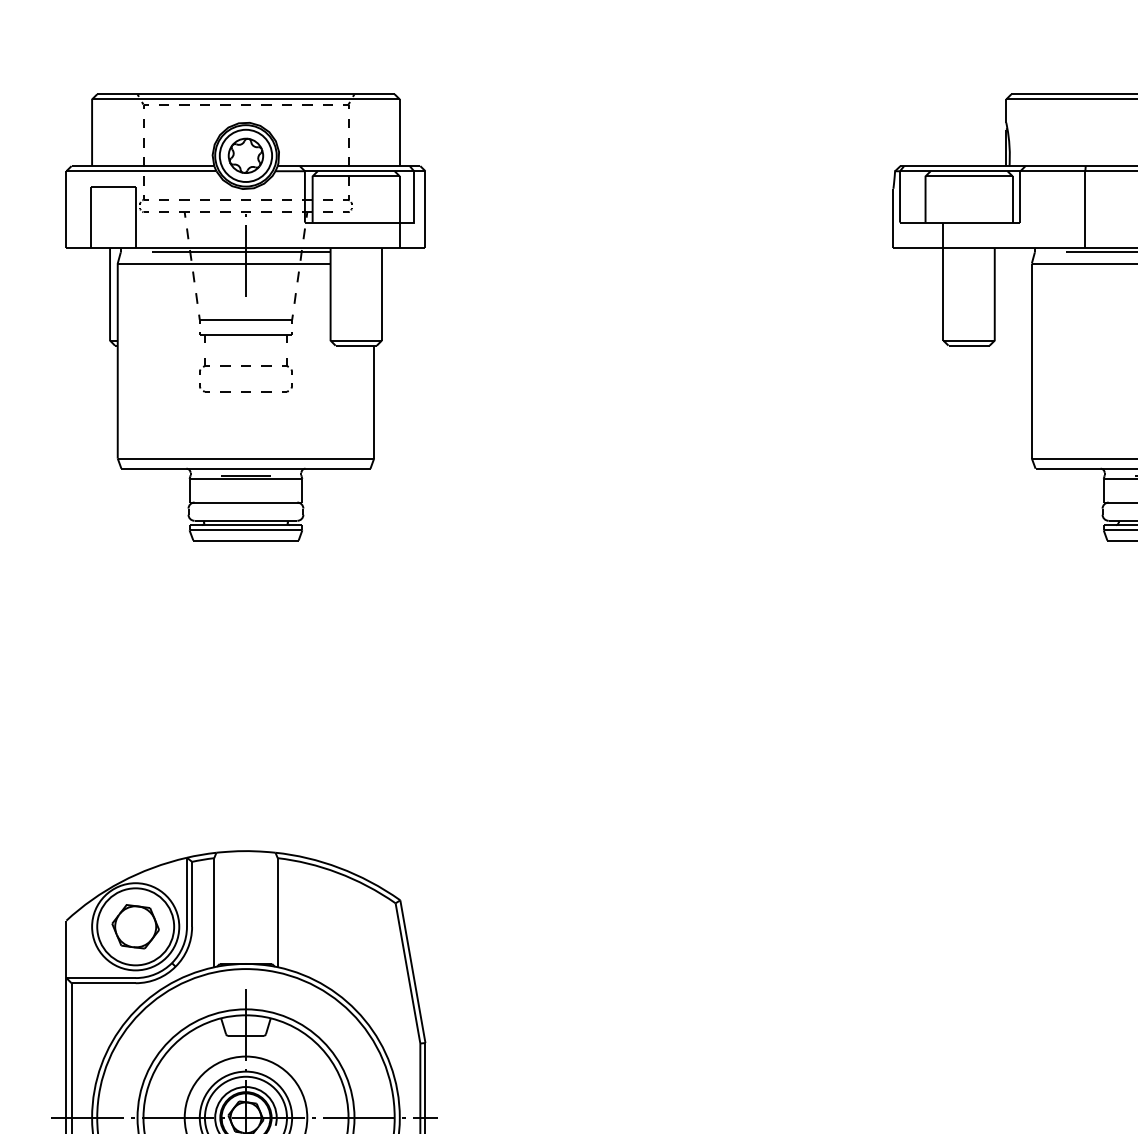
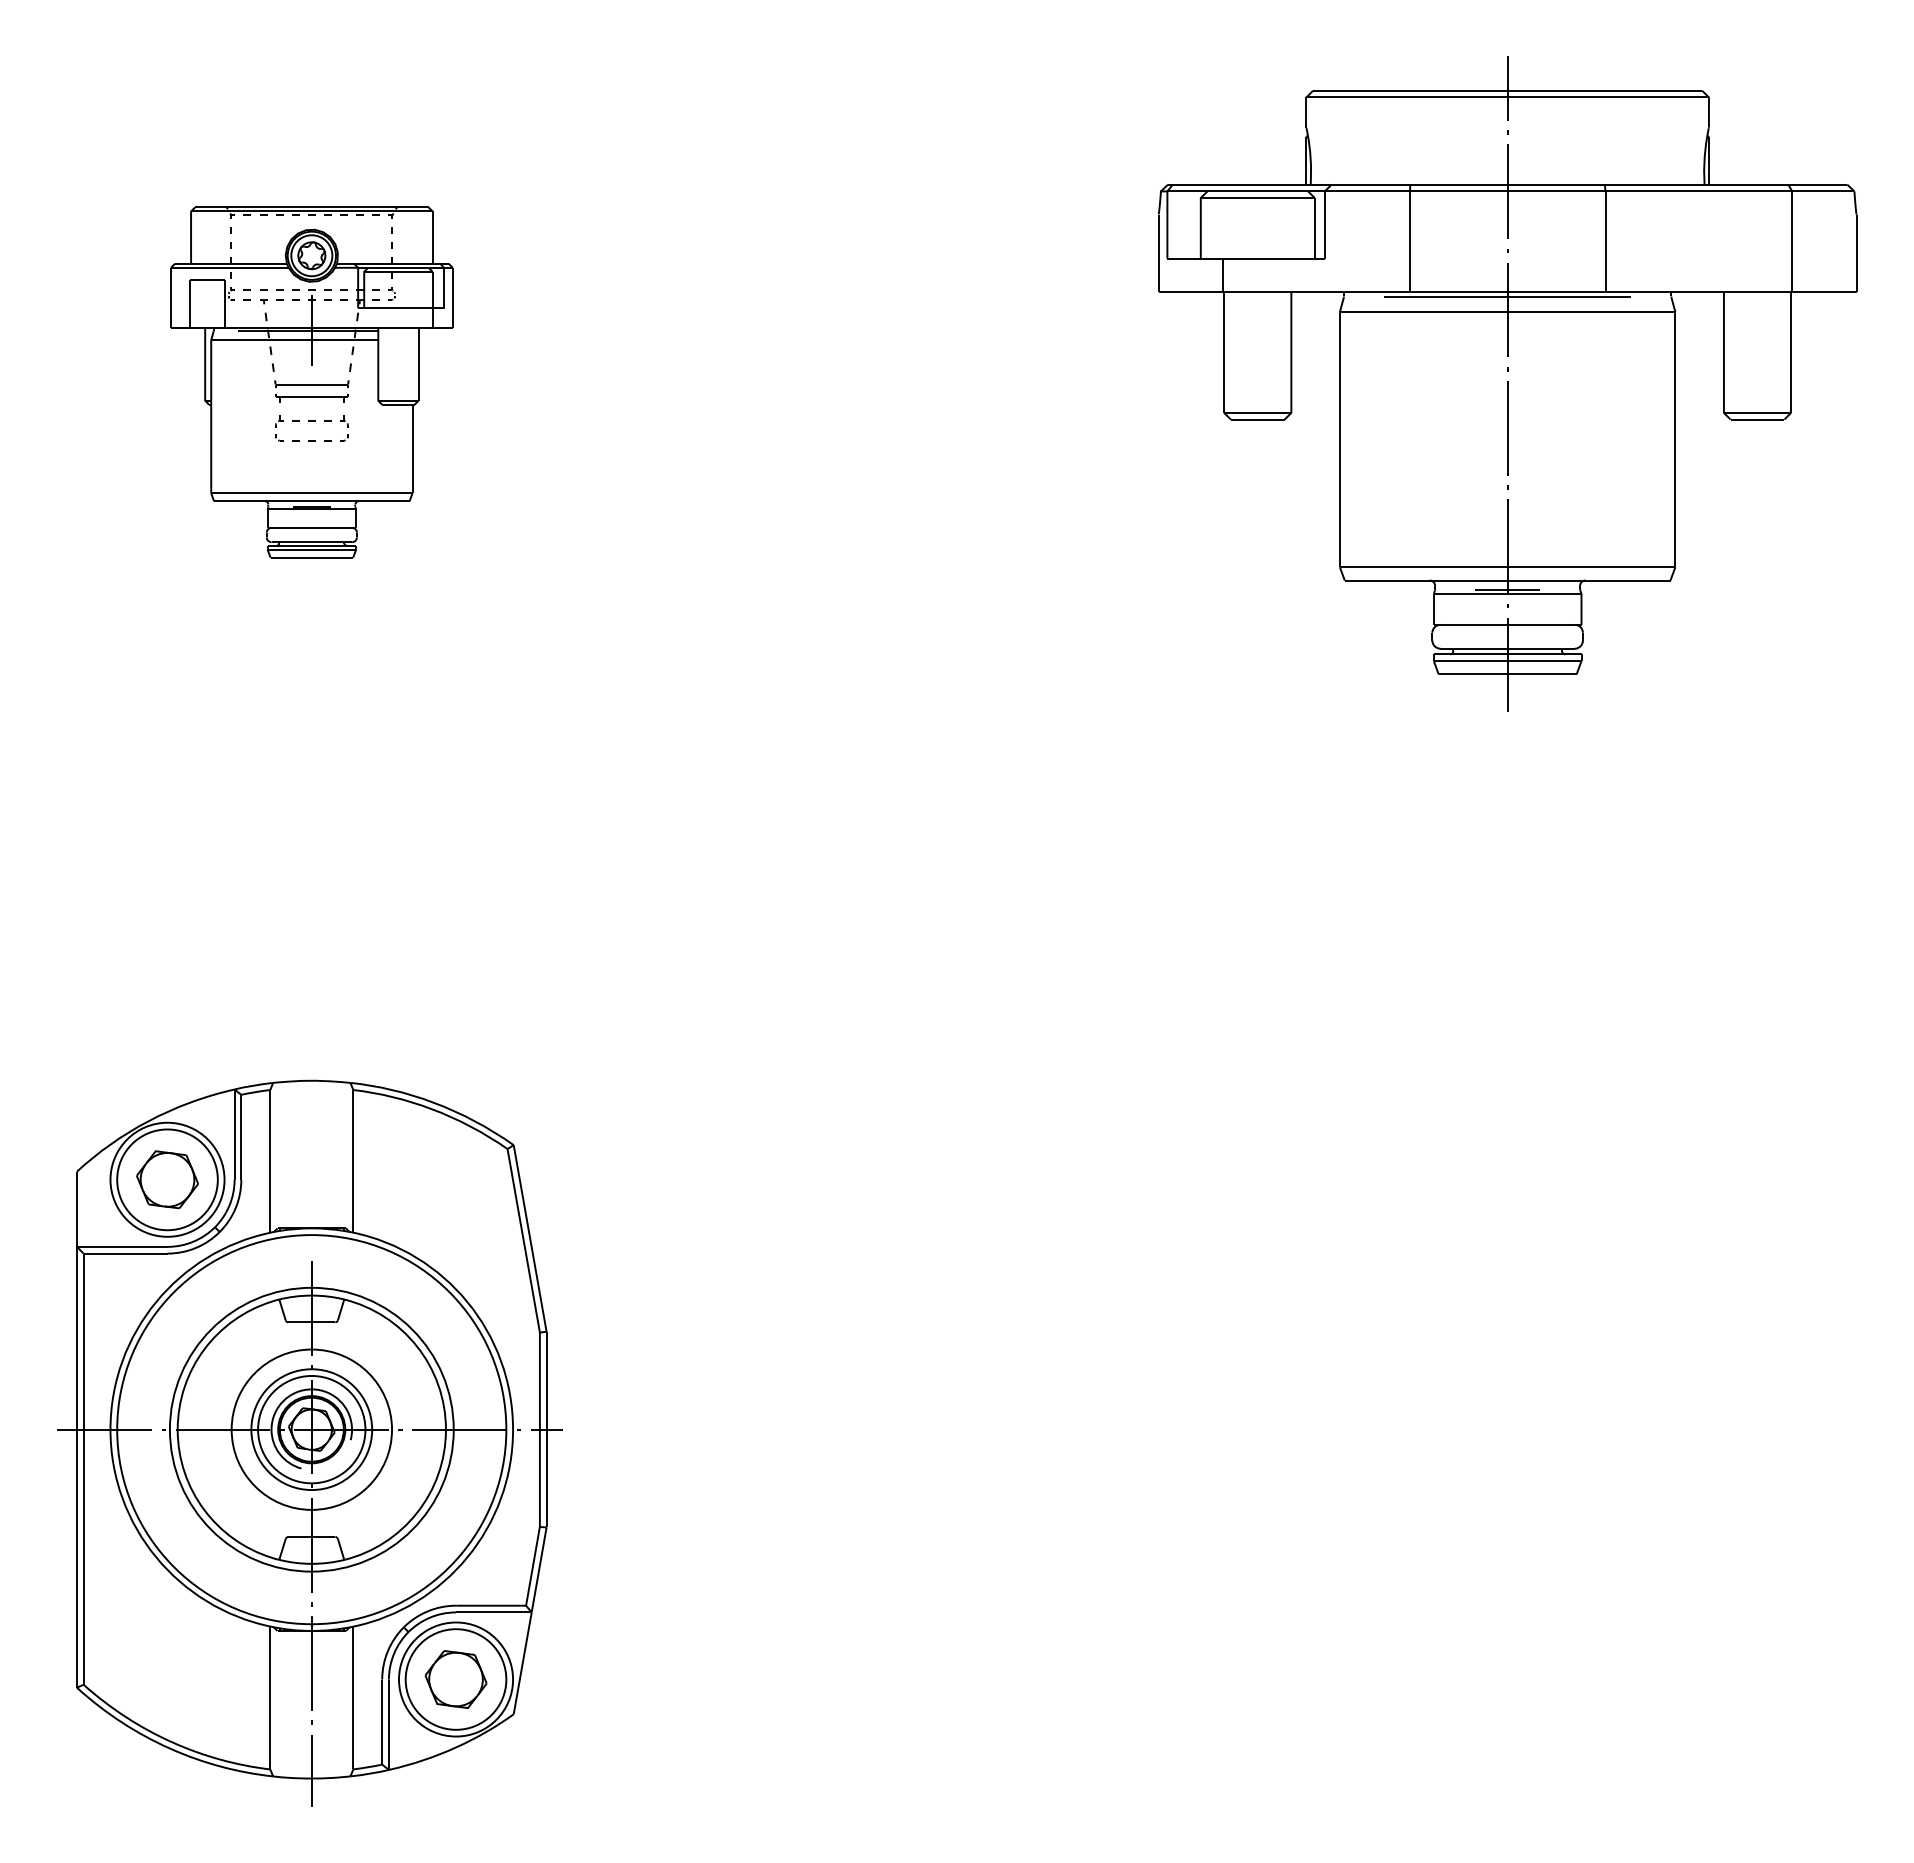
part: (245, 317) -> (311, 382), size x0.6

